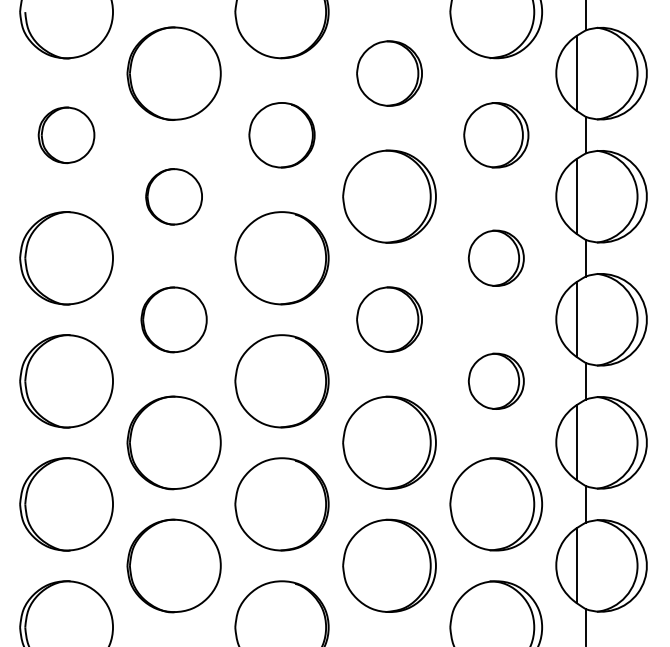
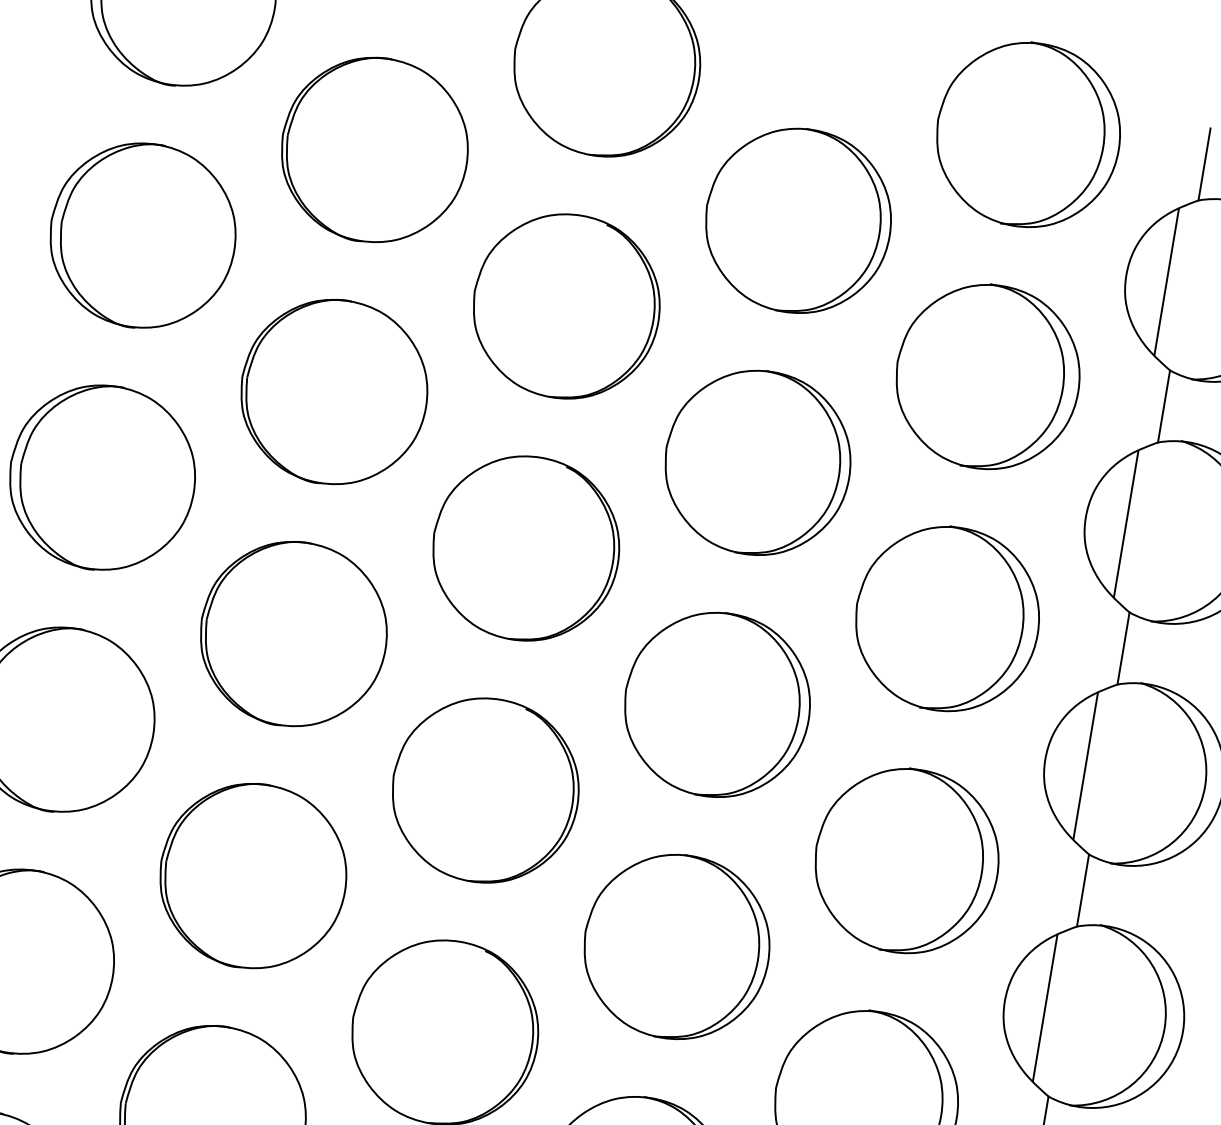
part: (389, 73) -> (798, 220), size x1.43
part: (66, 135) -> (142, 236), size x1.67
part: (281, 135) -> (565, 306), size x1.43
part: (496, 135) -> (988, 377), size x1.43
part: (173, 196) -> (333, 391), size x1.67
part: (496, 258) -> (947, 619), size x1.67
part: (173, 319) -> (292, 633), size x1.43
part: (389, 319) -> (717, 704), size x1.43
part: (496, 381) -> (907, 861), size x1.67

